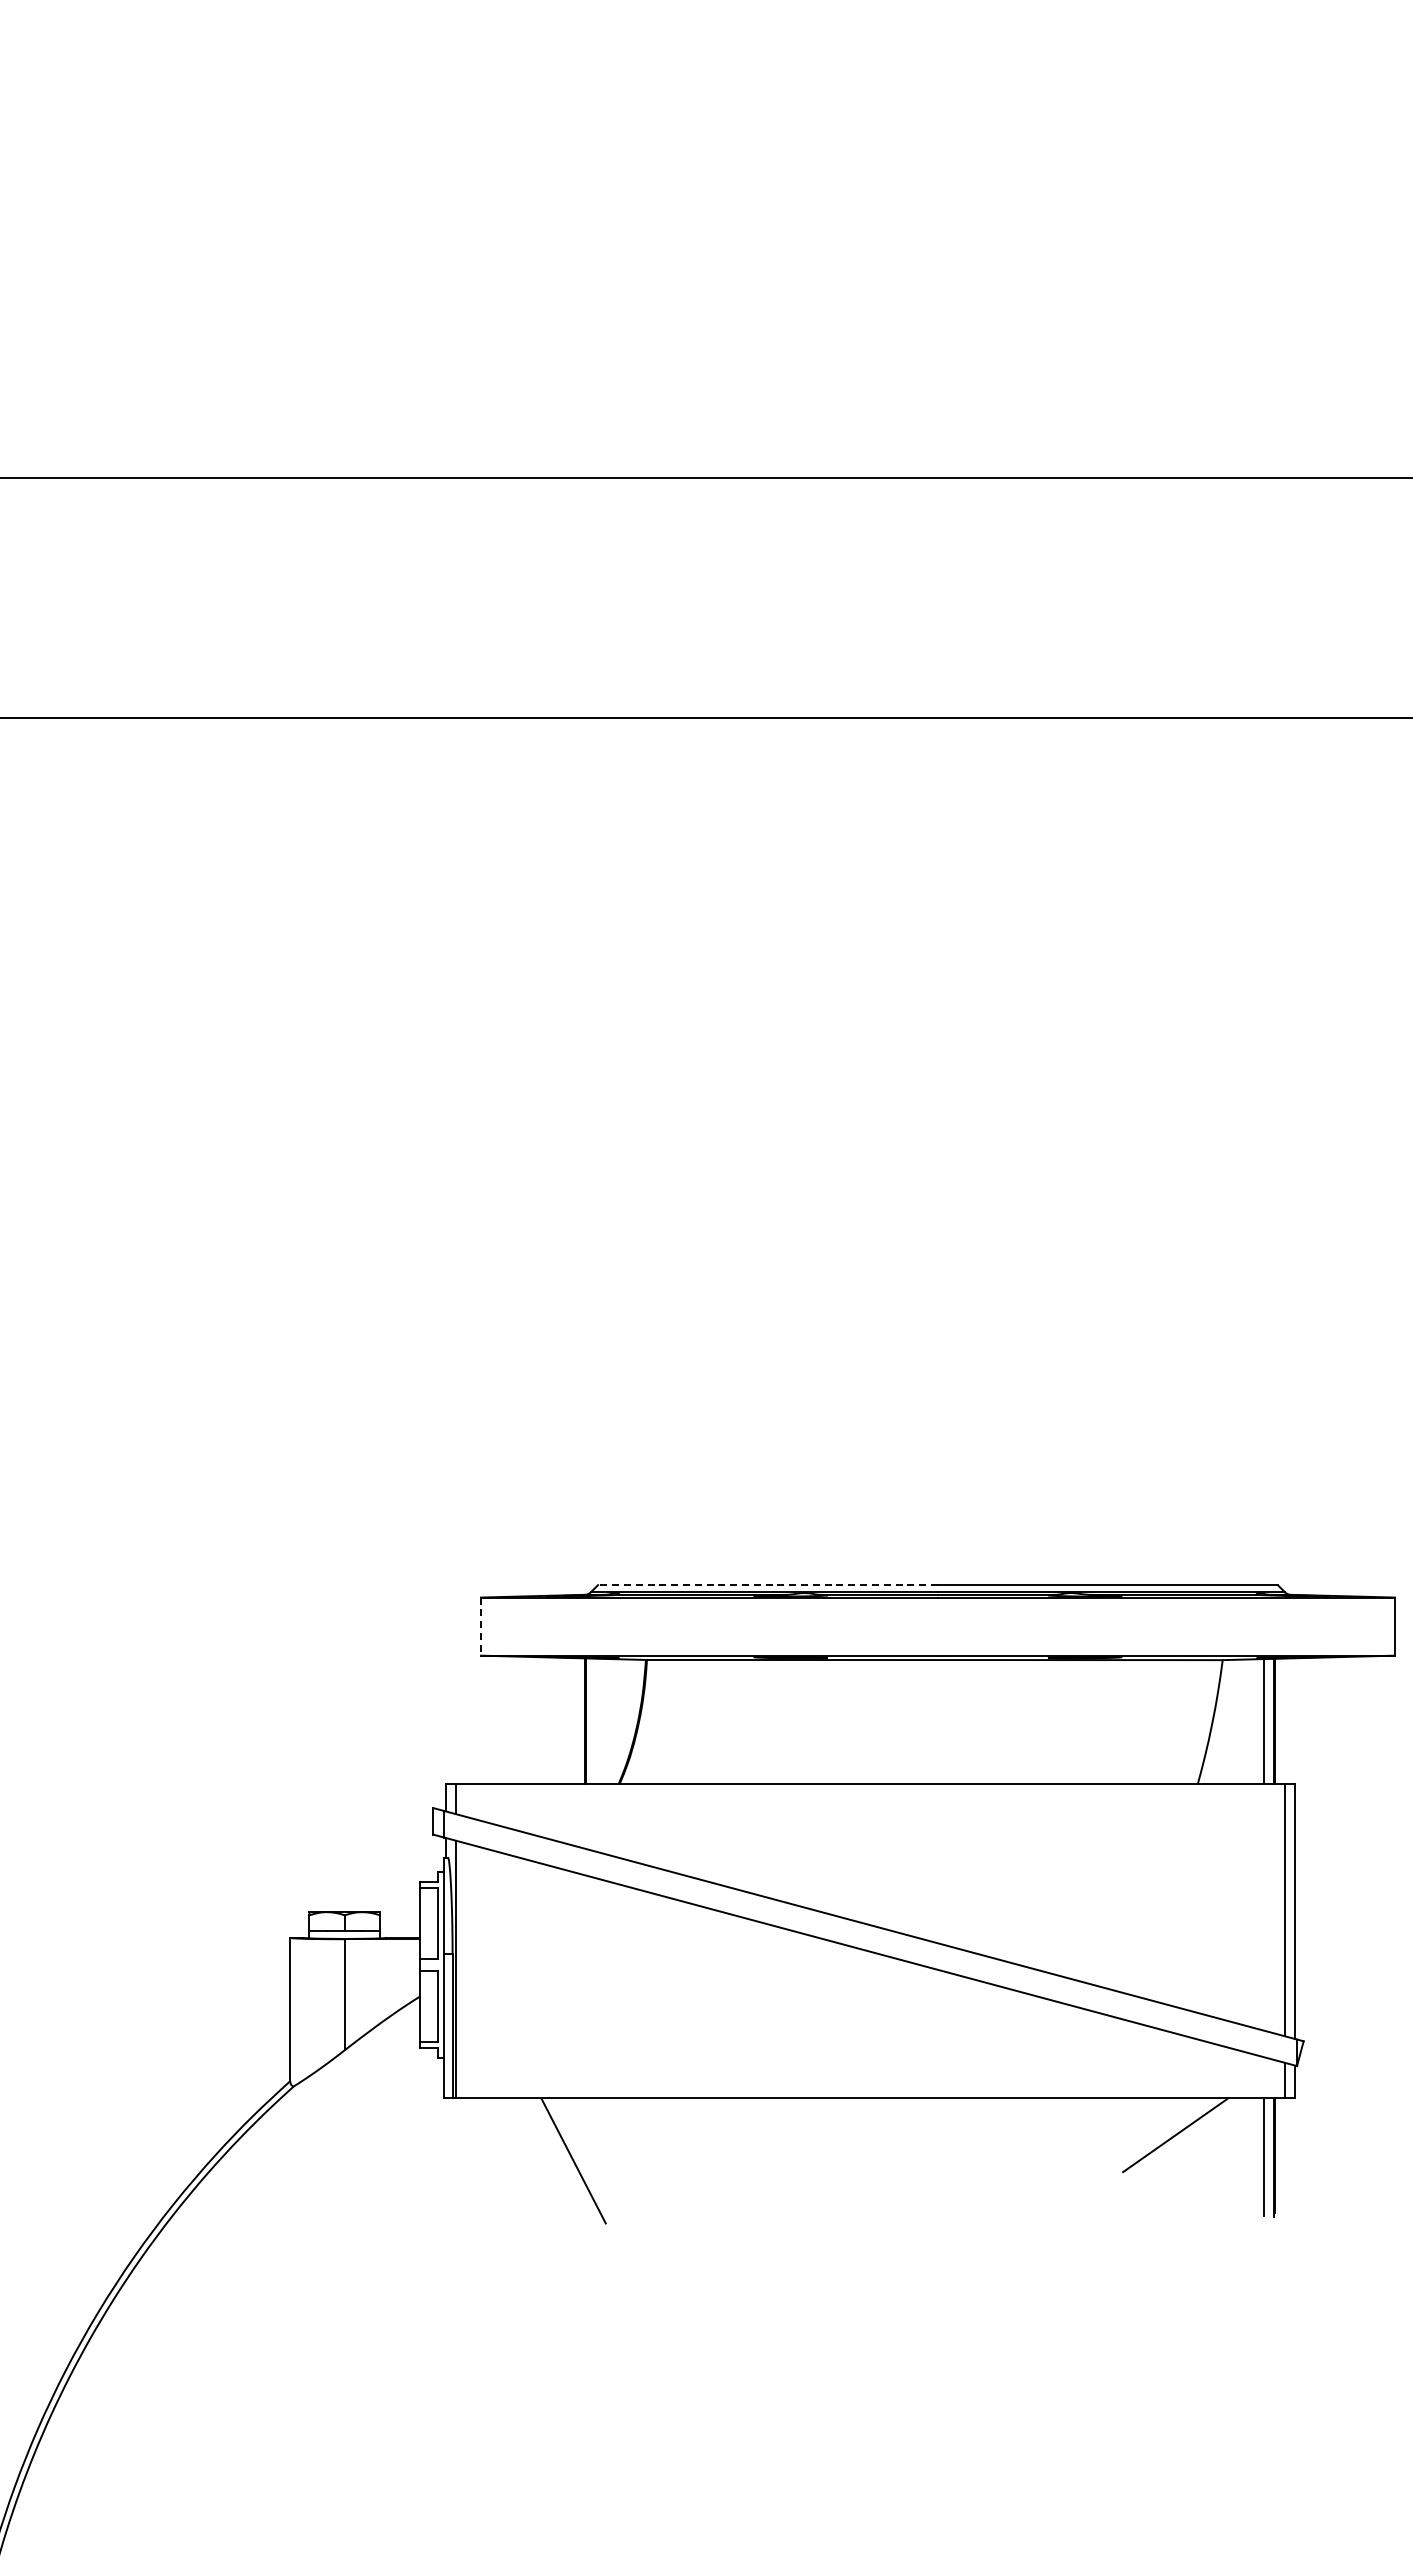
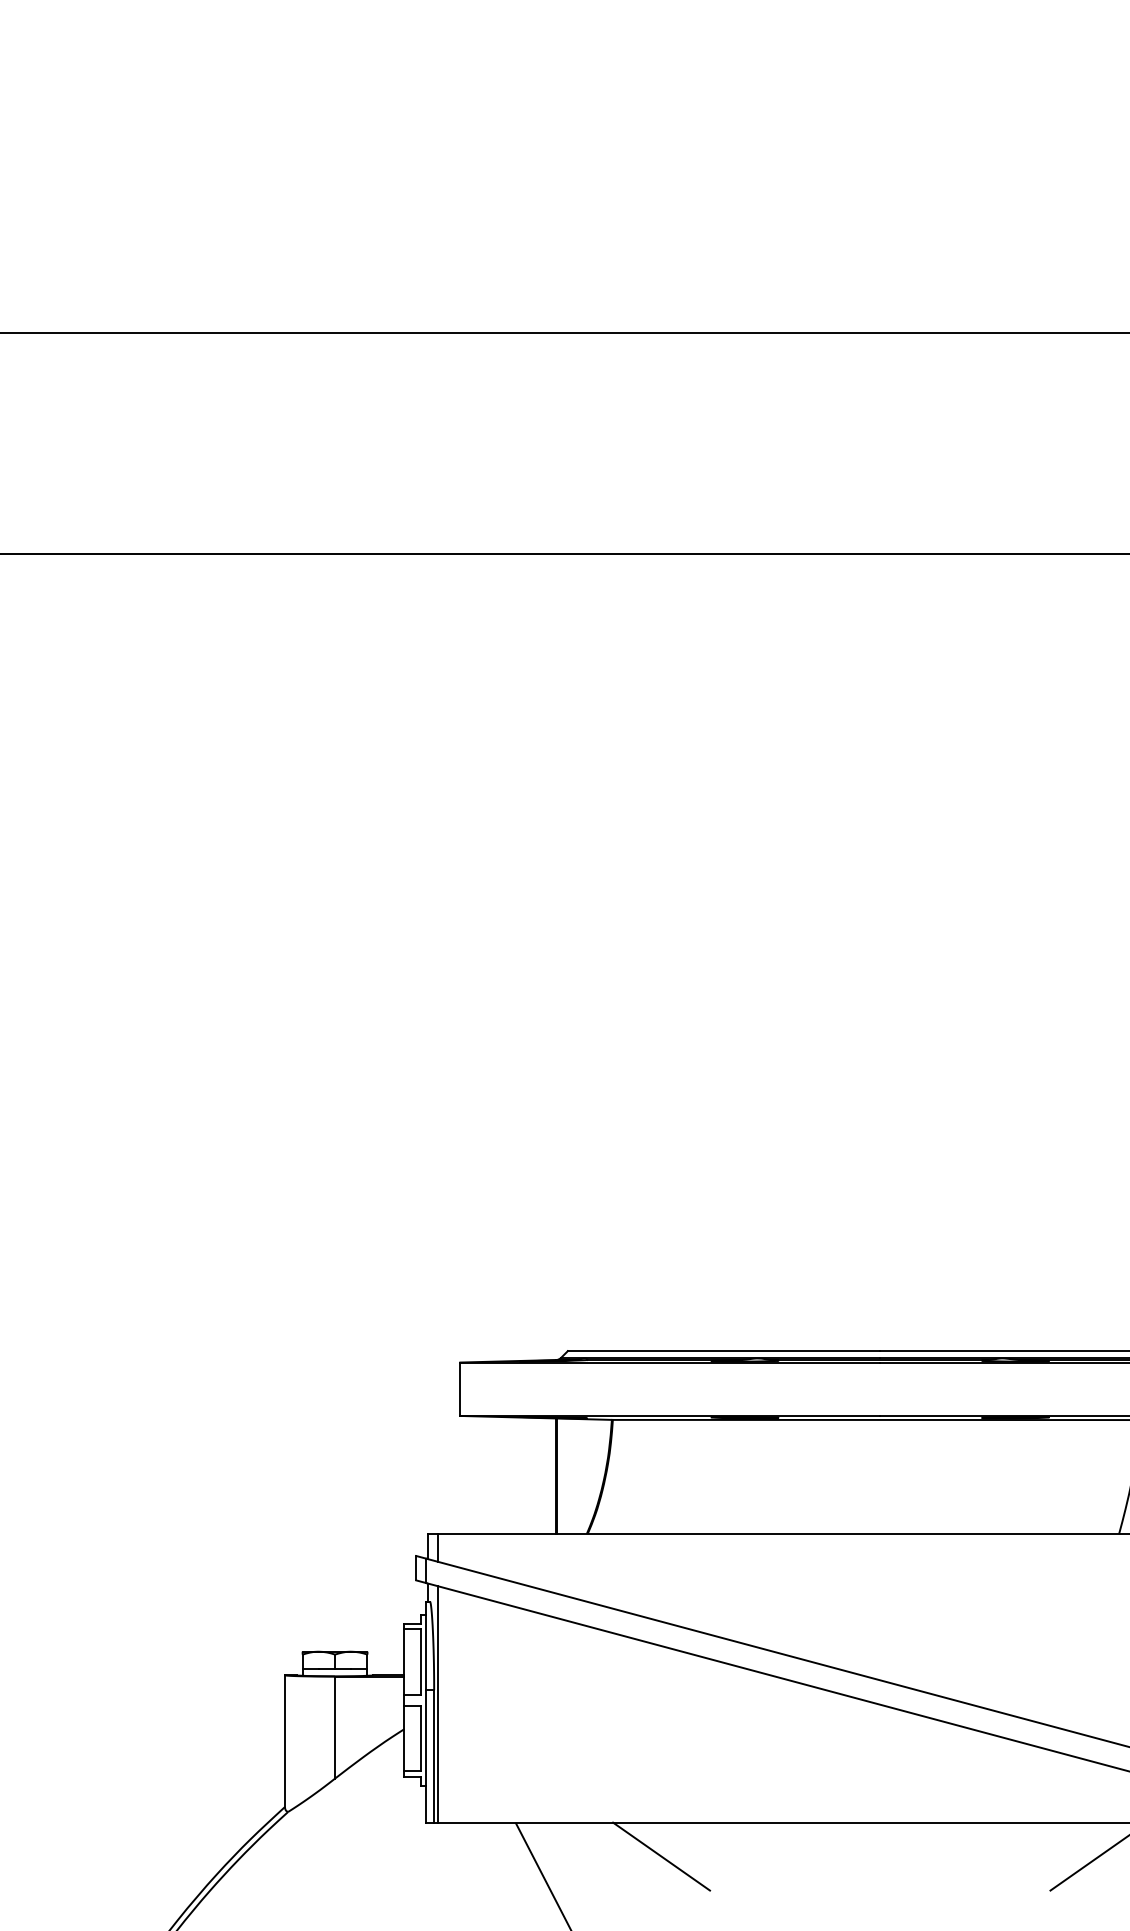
line: (767, 1585) -> (723, 1351), dashed -> solid
line: (481, 1627) -> (460, 1390), dashed -> solid
line: (699, 2135) -> (661, 1856), added

